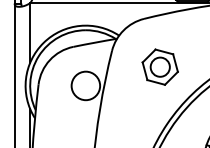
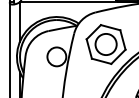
part: (159, 67) -> (105, 44), size x1.67

